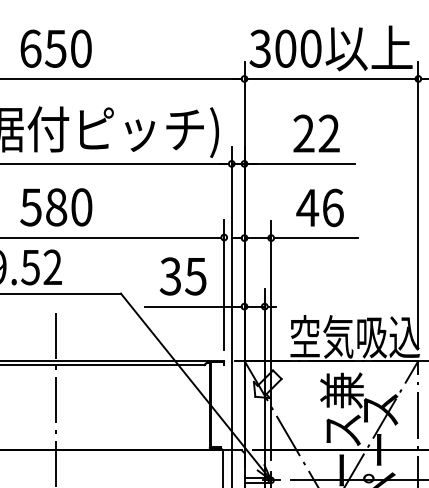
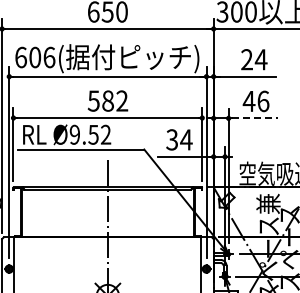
text: (327, 133) -> (260, 59), 22 -> 24
text: (82, 206) -> (122, 100), 580 -> 582
line: (317, 238) -> (254, 118), solid -> dashed
text: (196, 275) -> (186, 139), 35 -> 34

